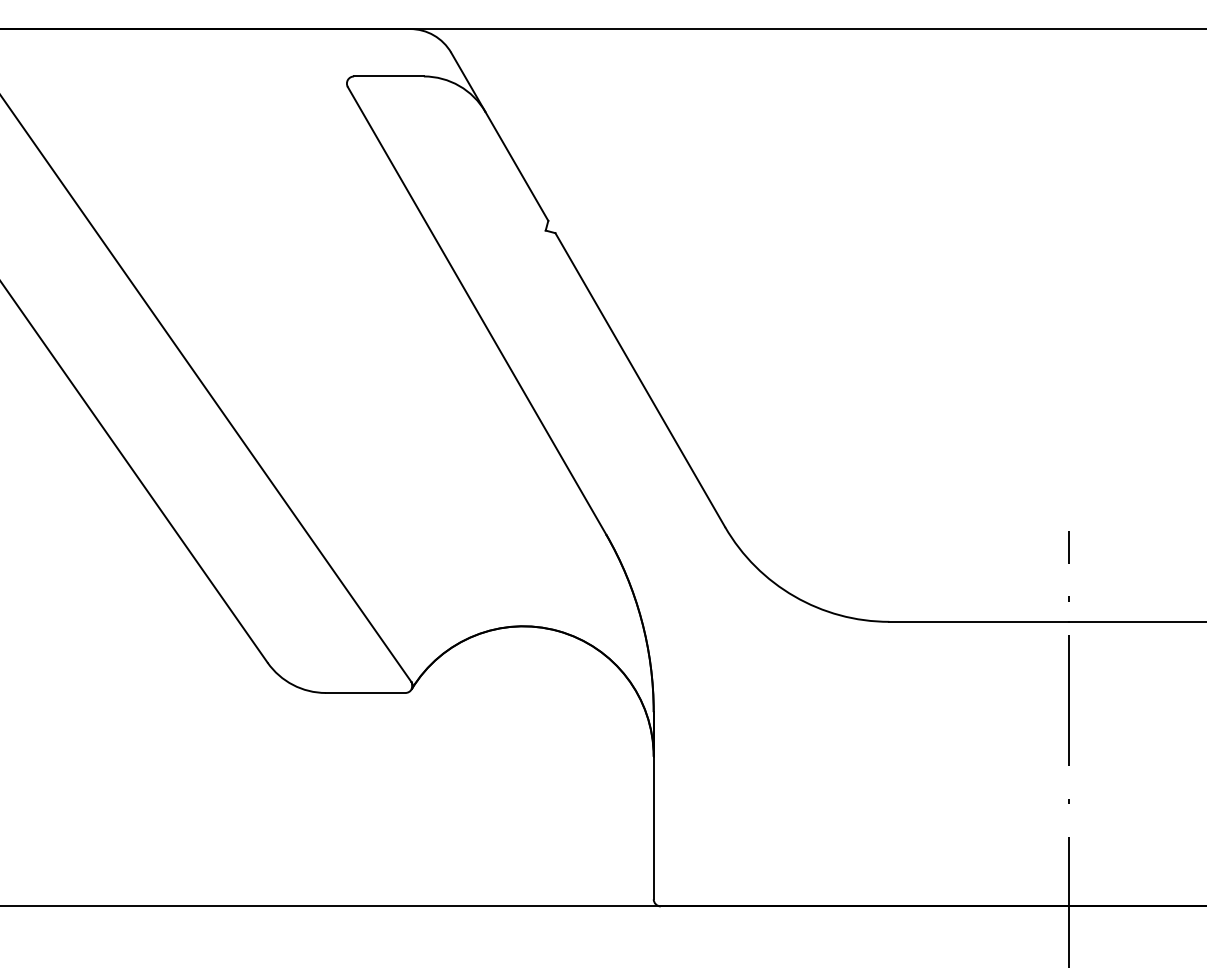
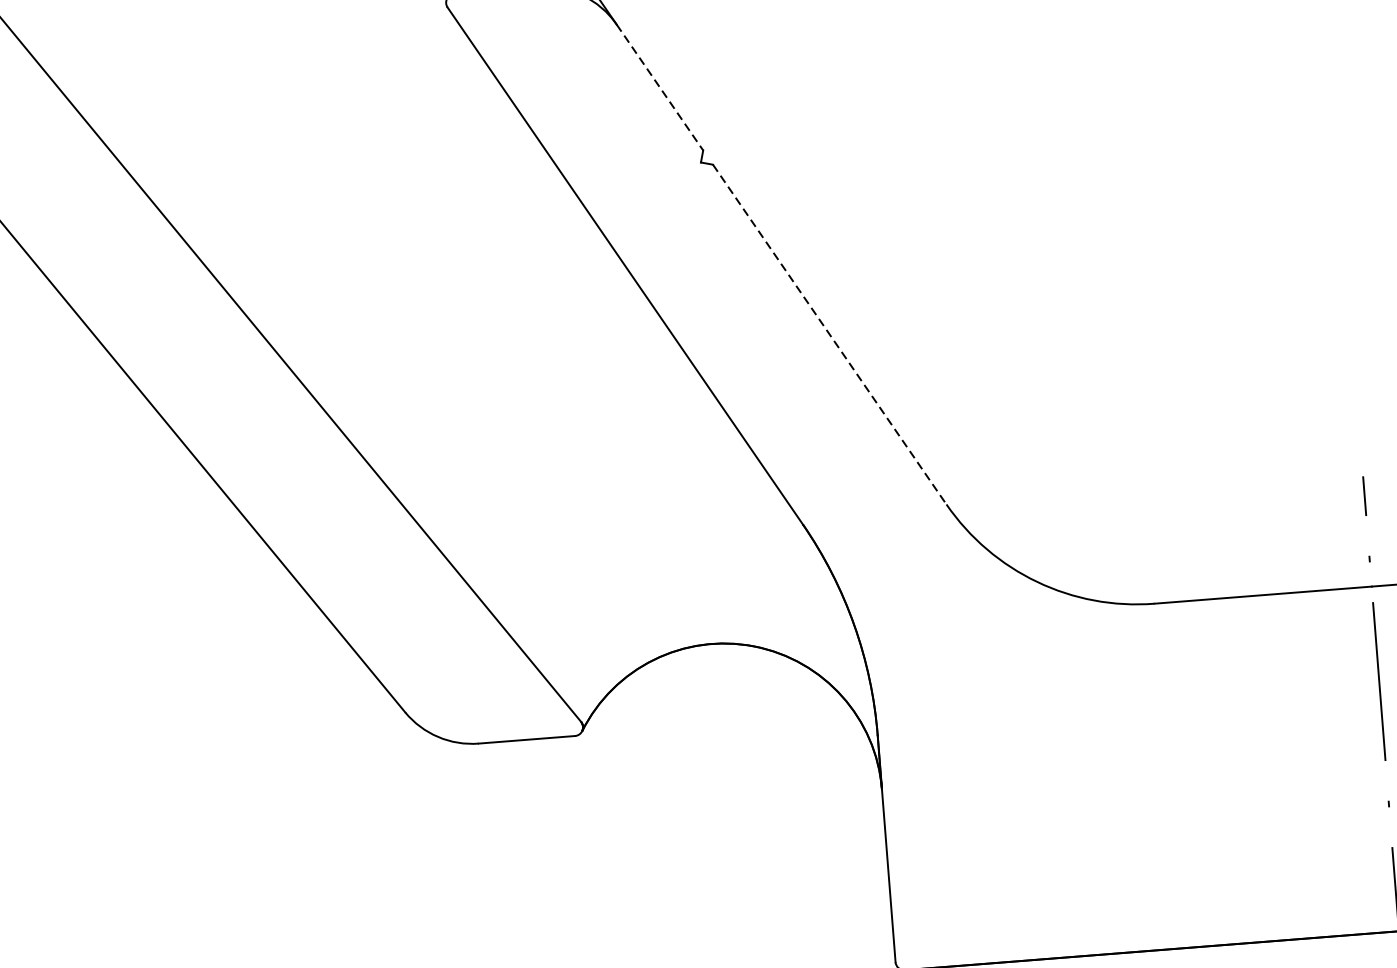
line: (516, 166) -> (659, 87), solid -> dashed
line: (640, 380) -> (830, 335), solid -> dashed

